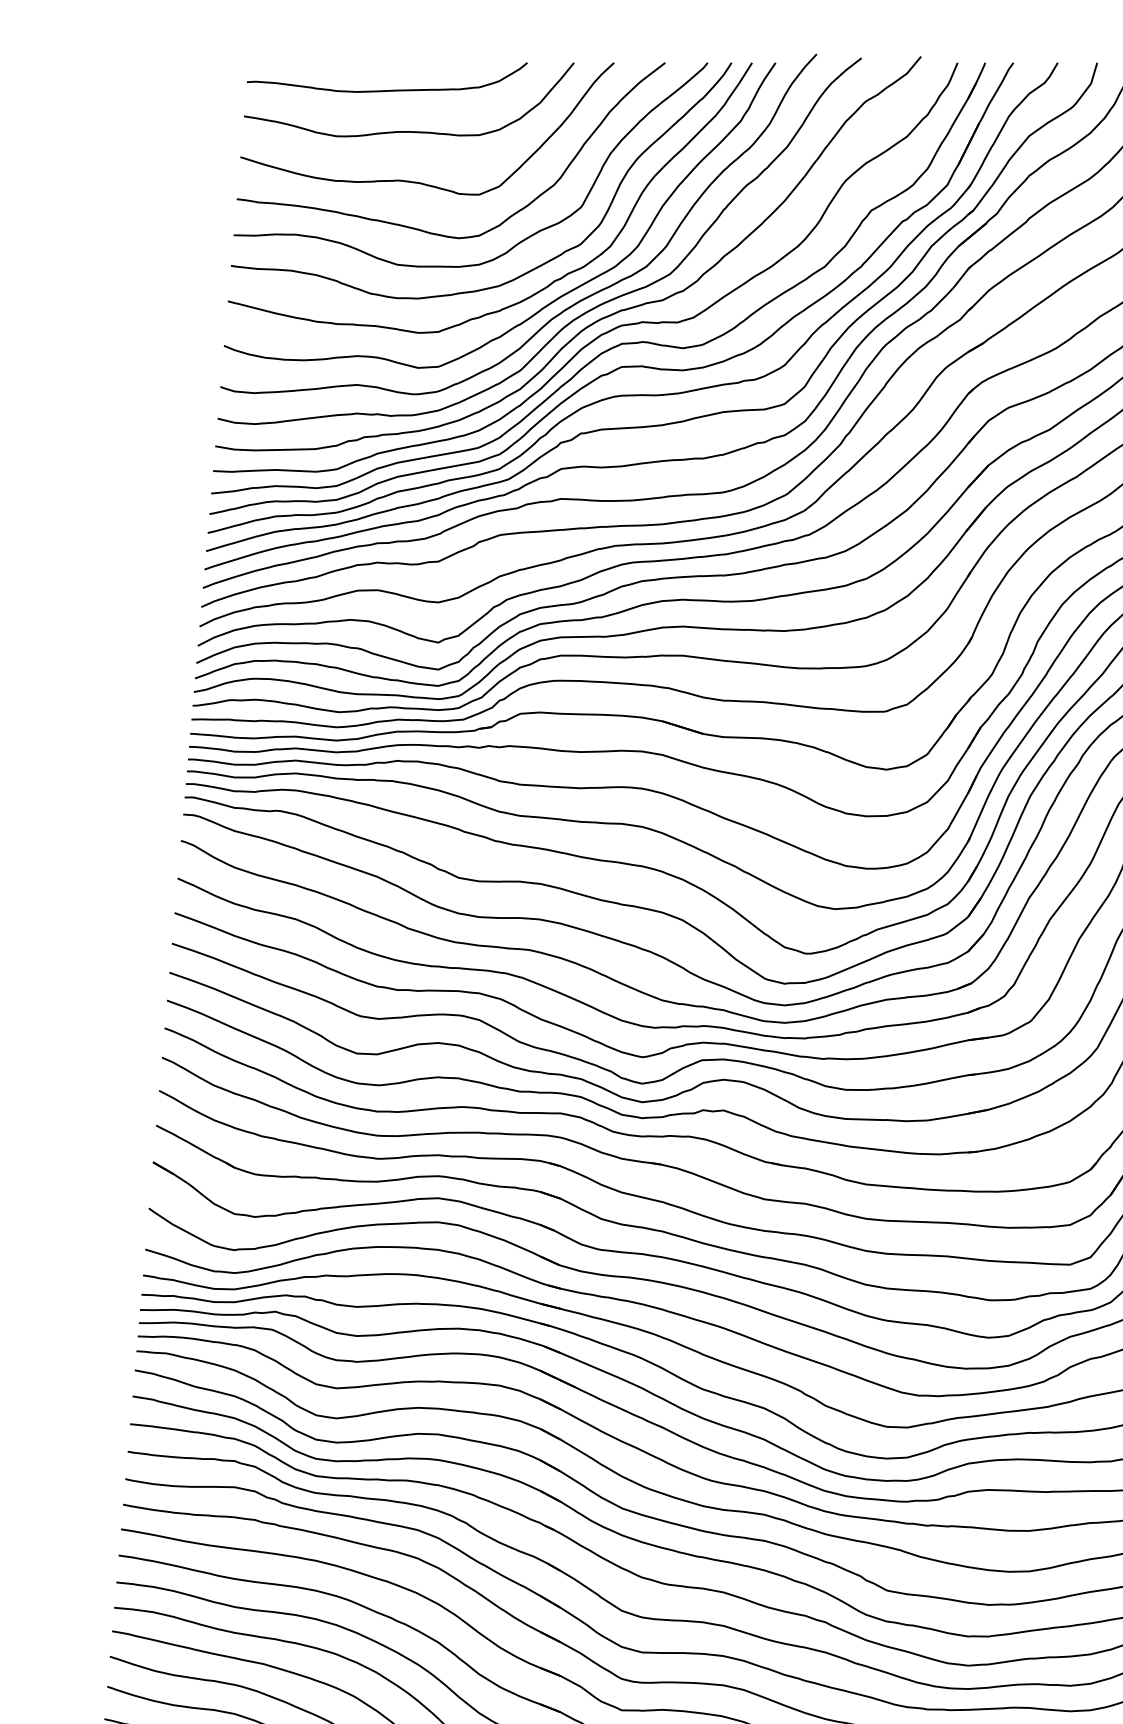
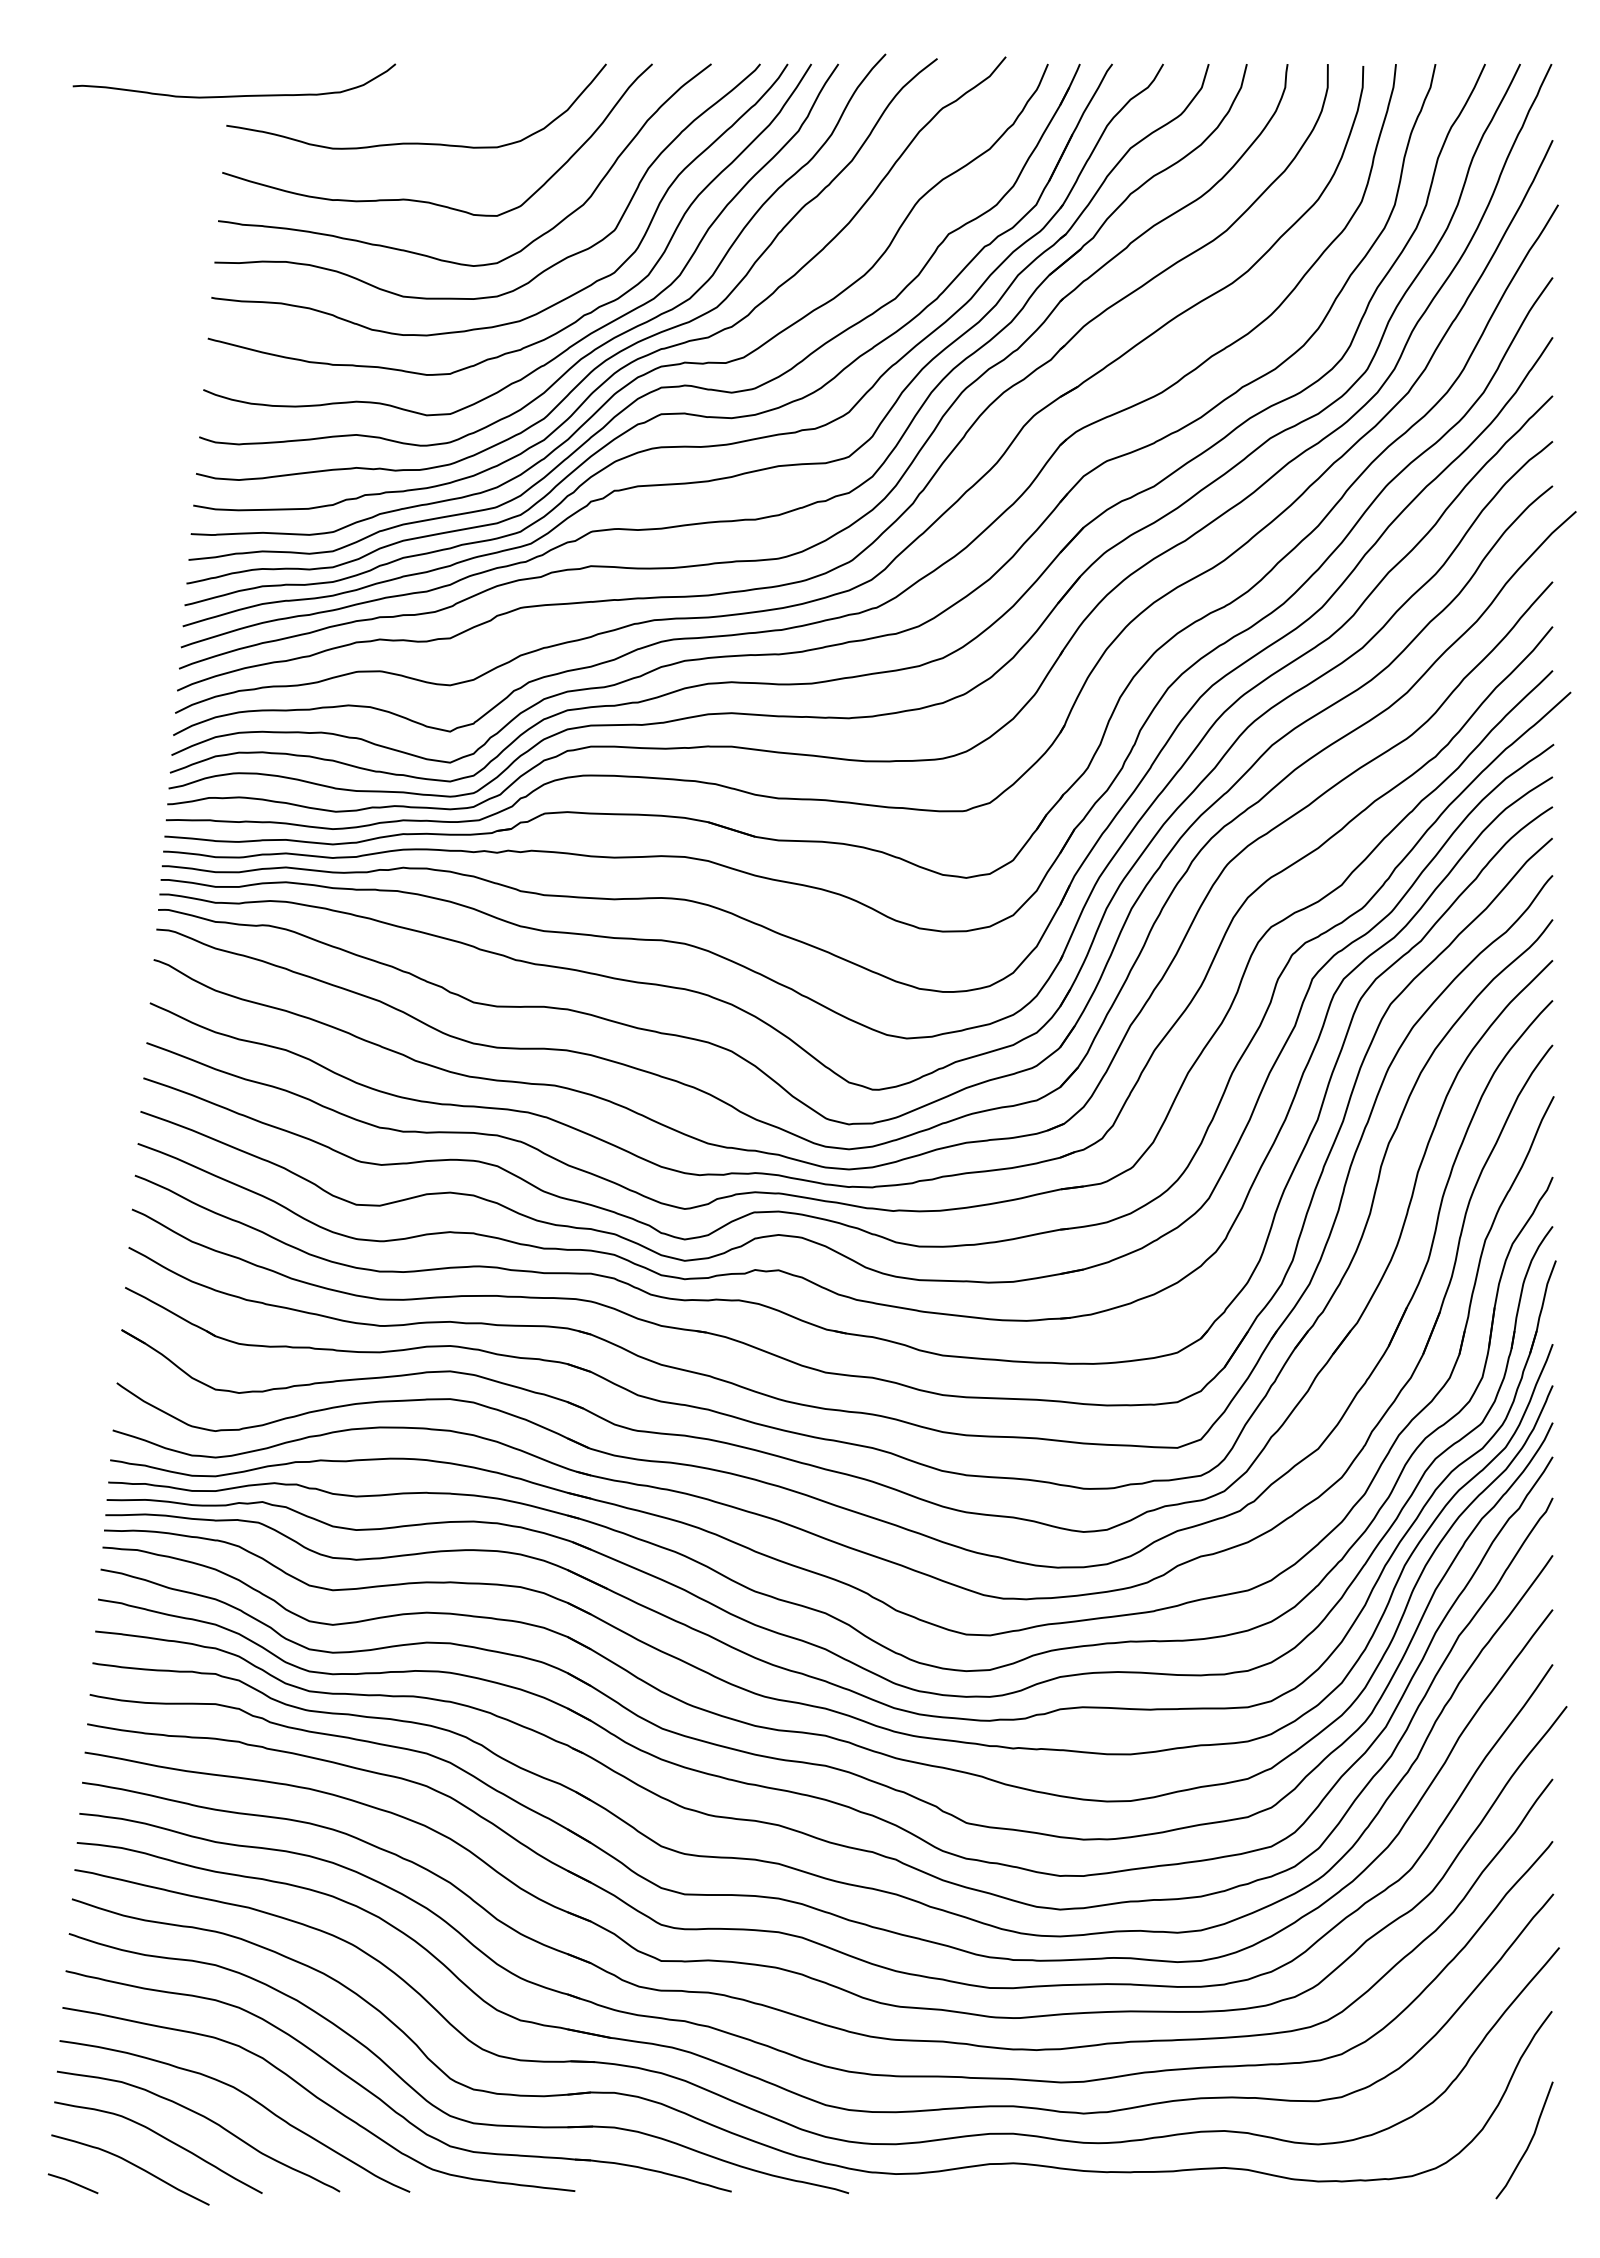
curve: (387, 90) -> (234, 95), moved

